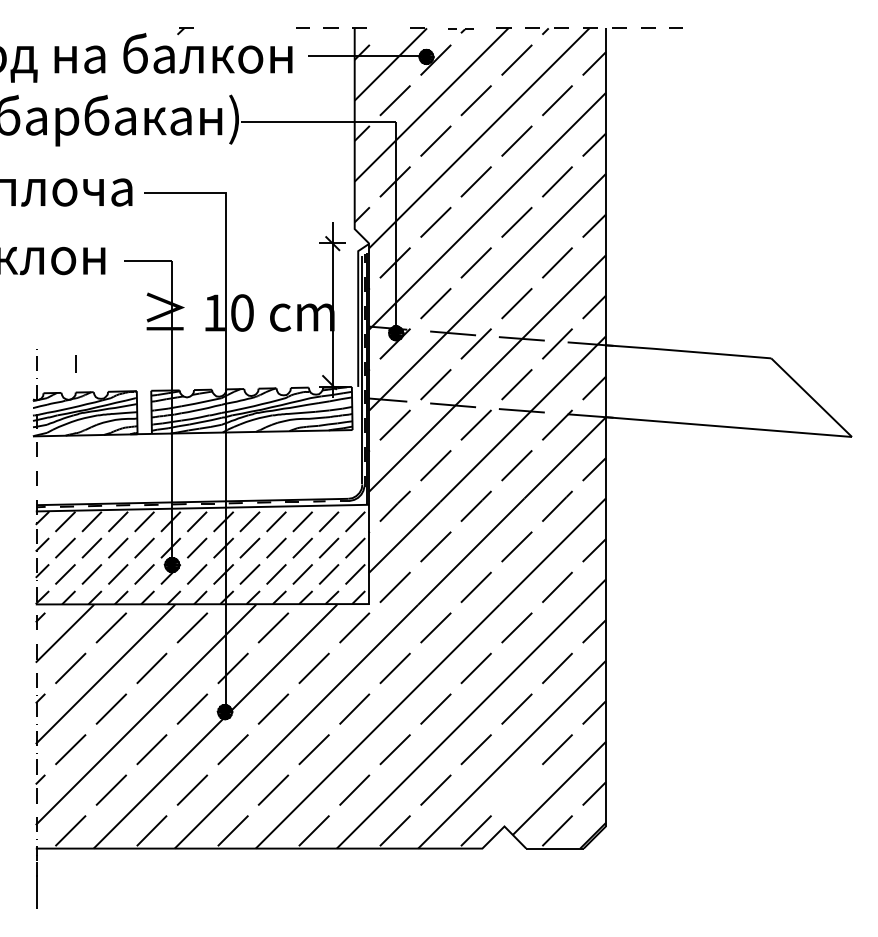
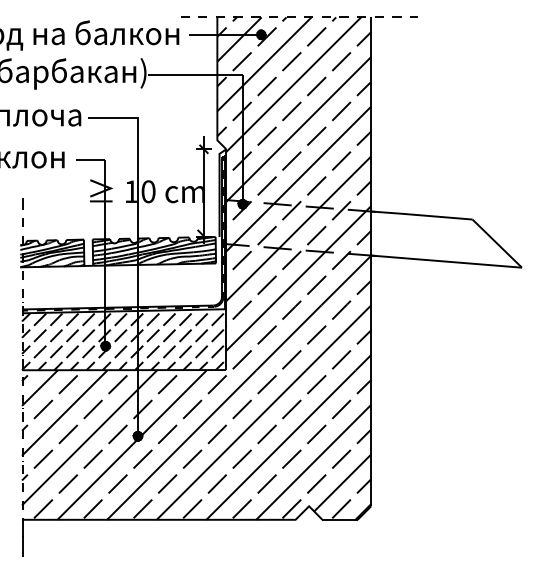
part: (185, 30) -> (237, 18), moved
part: (461, 30) -> (282, 18), size x1.67
line: (75, 363) -> (22, 203), moved
line: (516, 789) -> (316, 483), added

